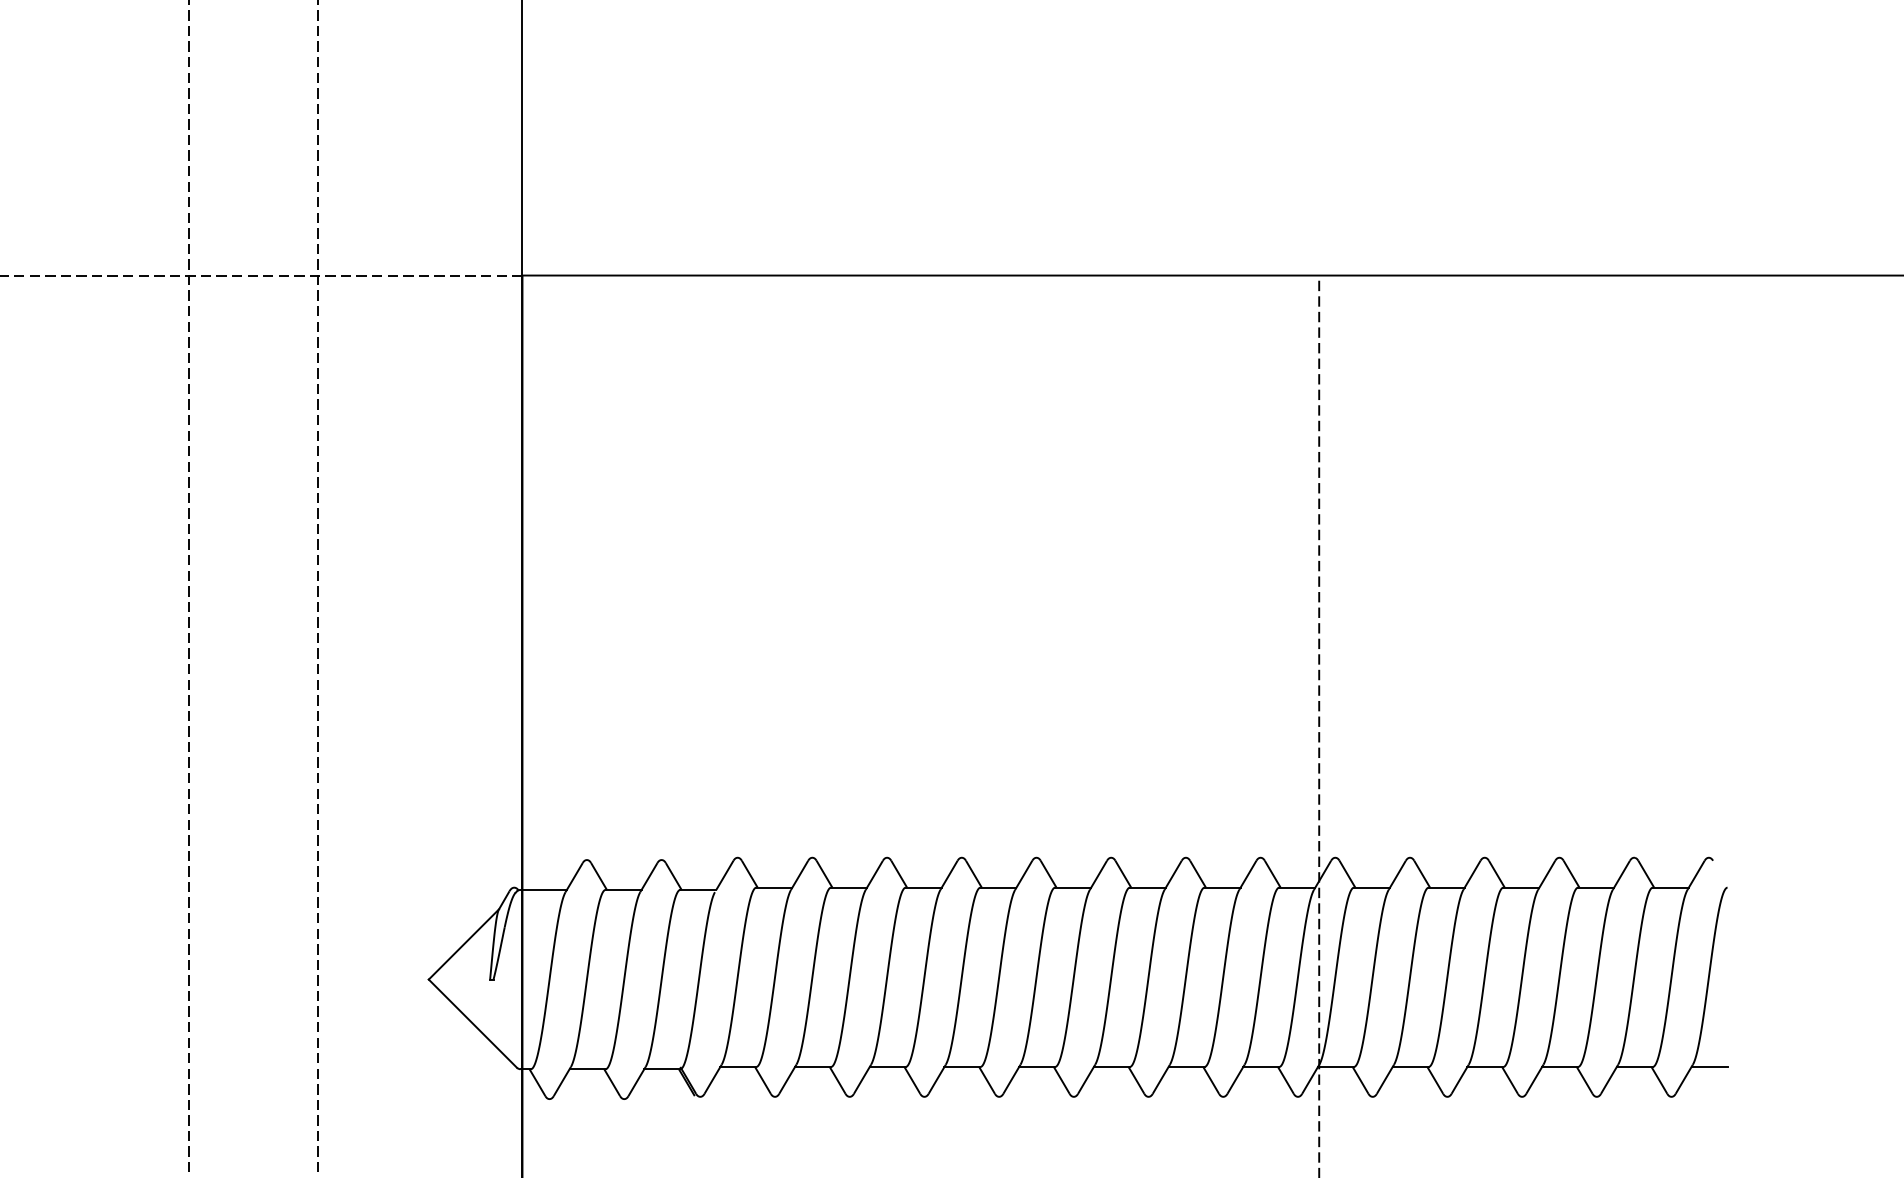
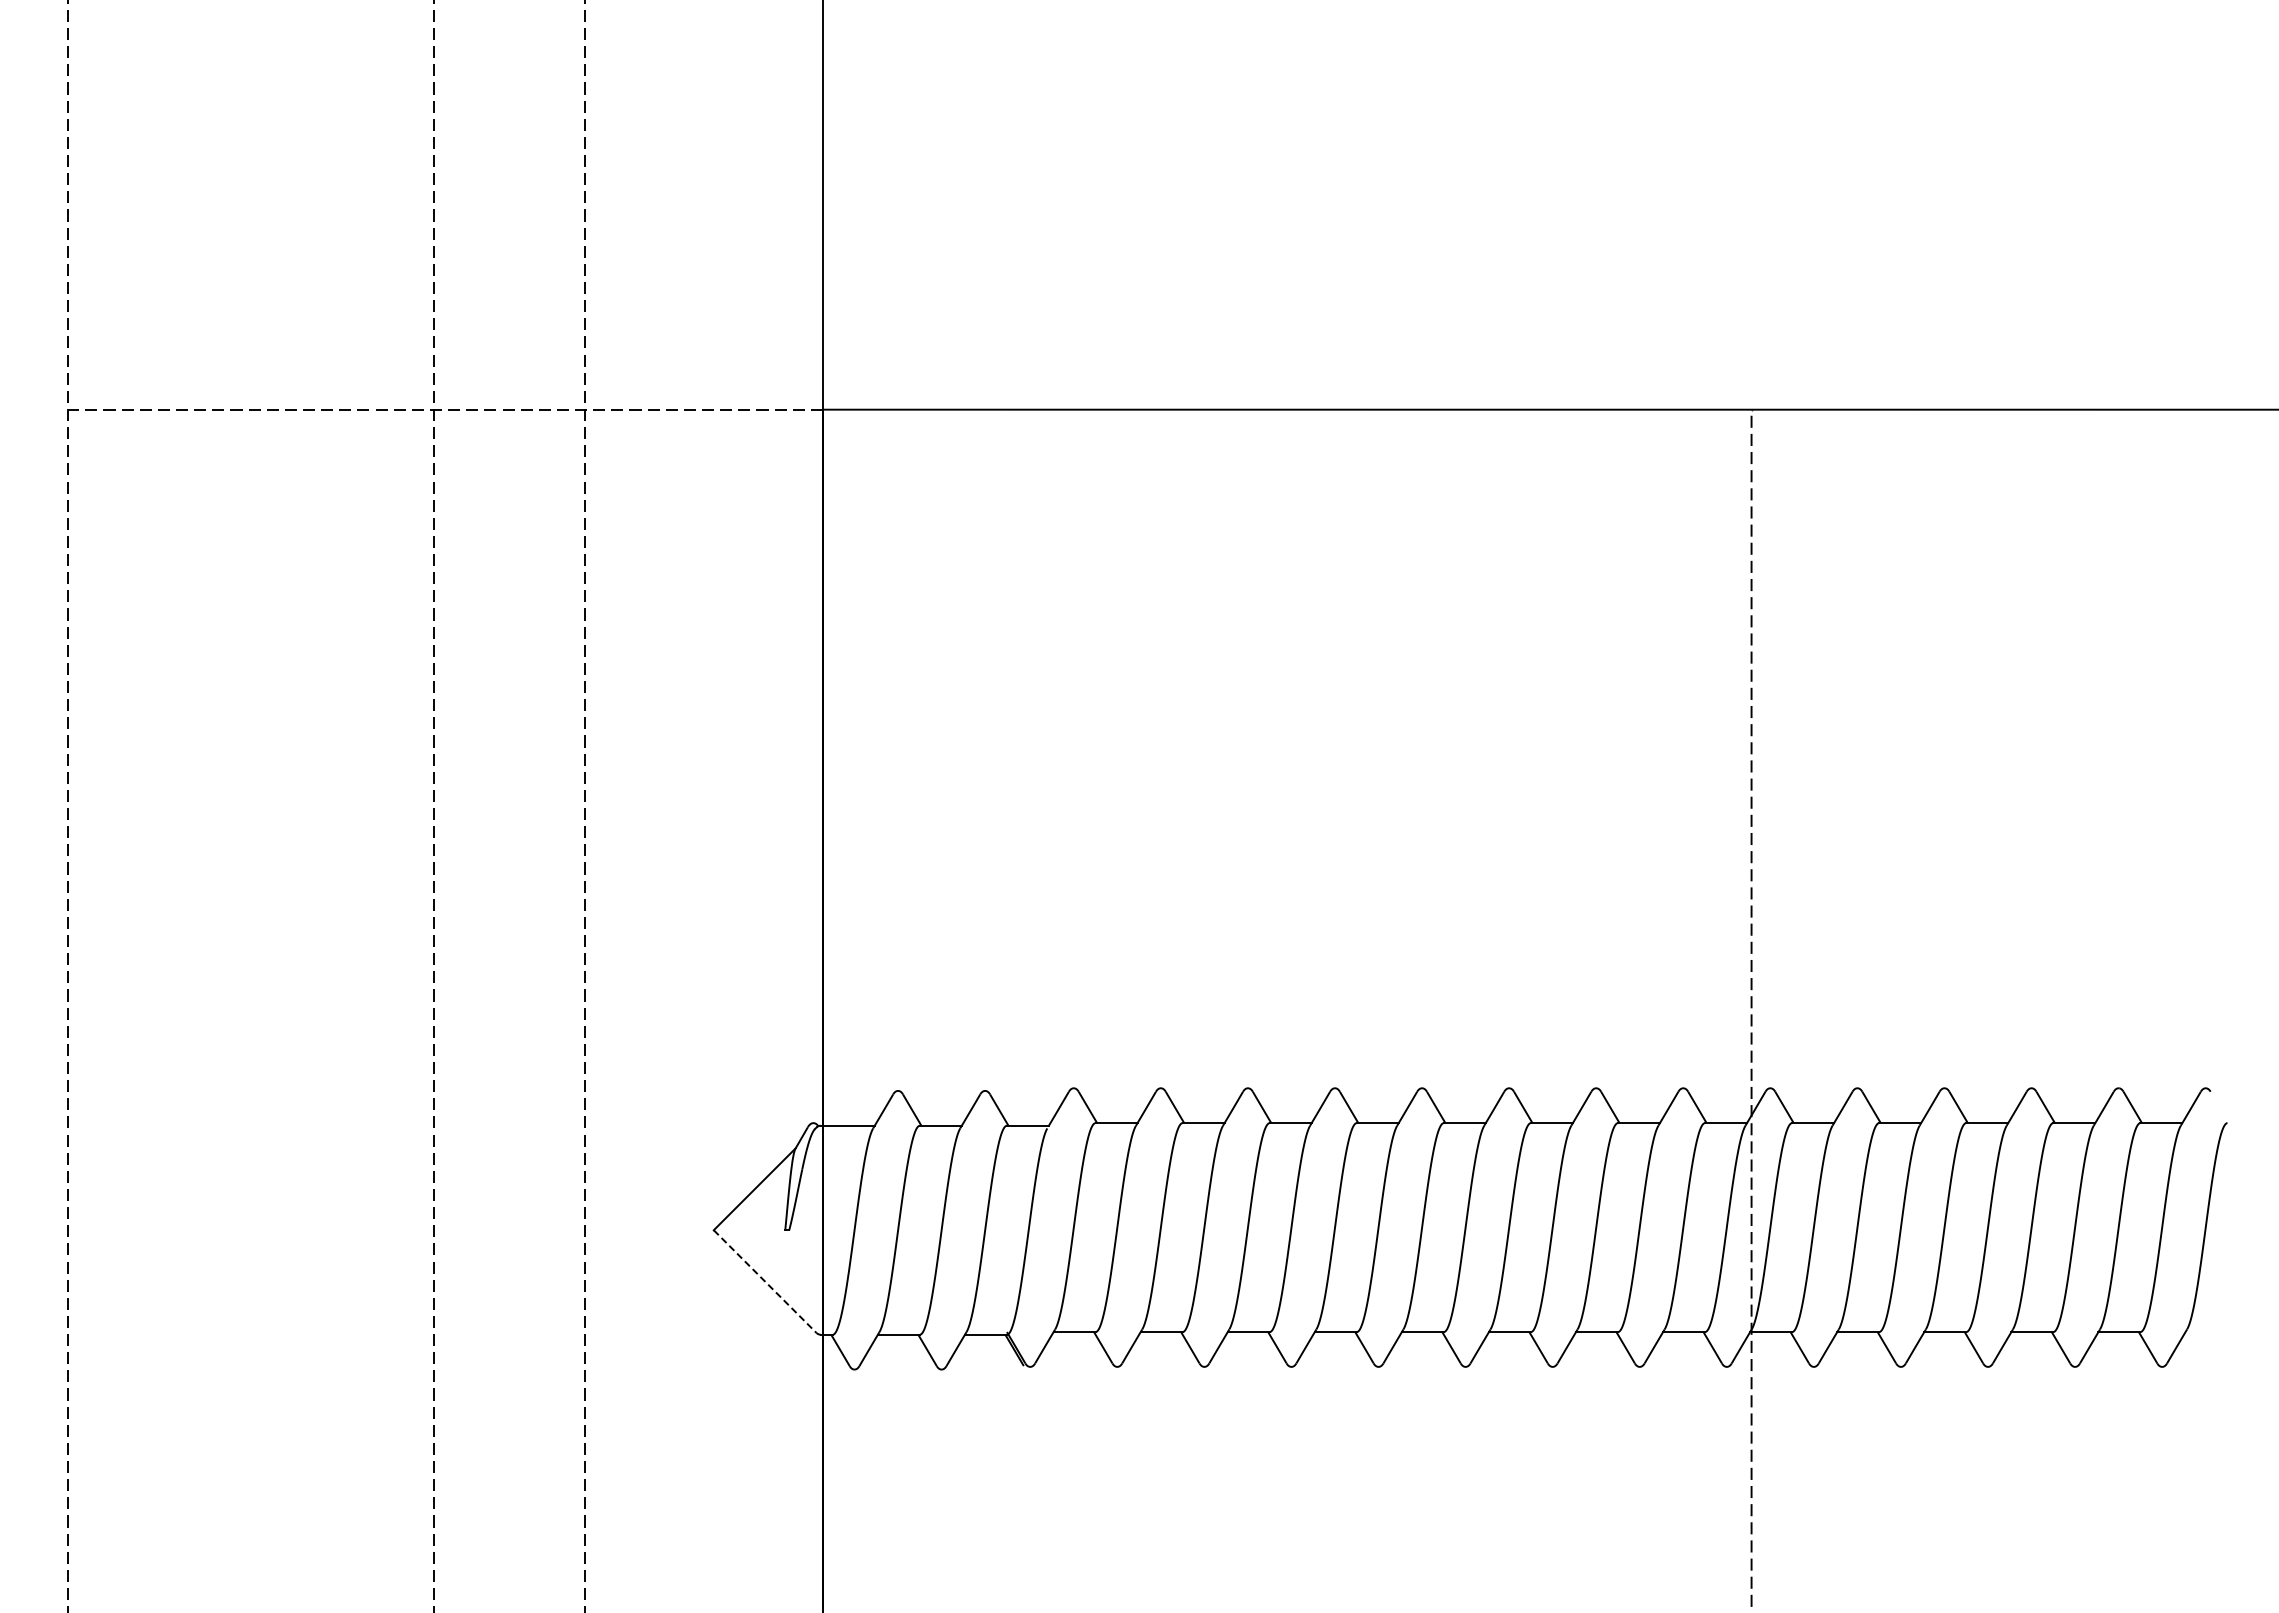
line: (473, 1023) -> (765, 1281), solid -> dashed
line: (1709, 1067) -> (2206, 1332), removed

